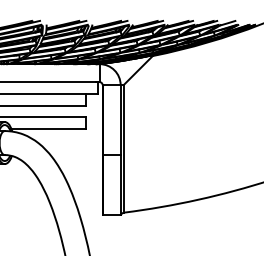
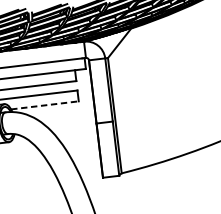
line: (49, 128) -> (45, 105), solid -> dashed

